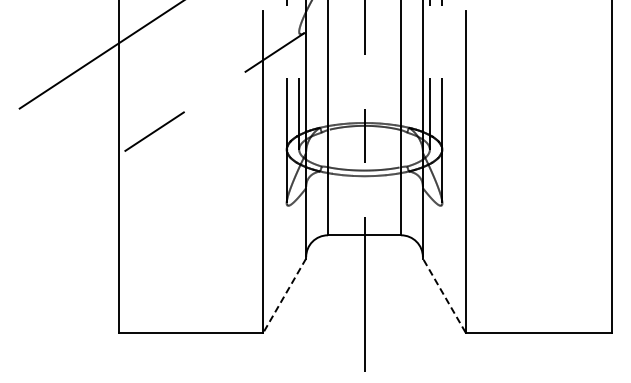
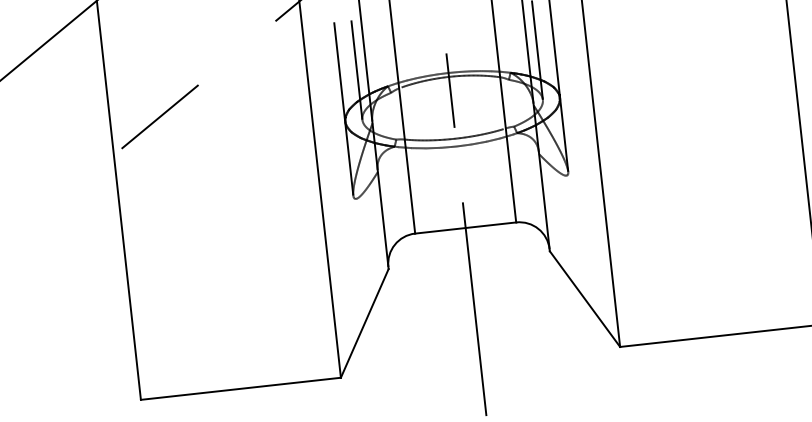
line: (284, 295) -> (364, 323), dashed -> solid
line: (444, 295) -> (585, 298), dashed -> solid

